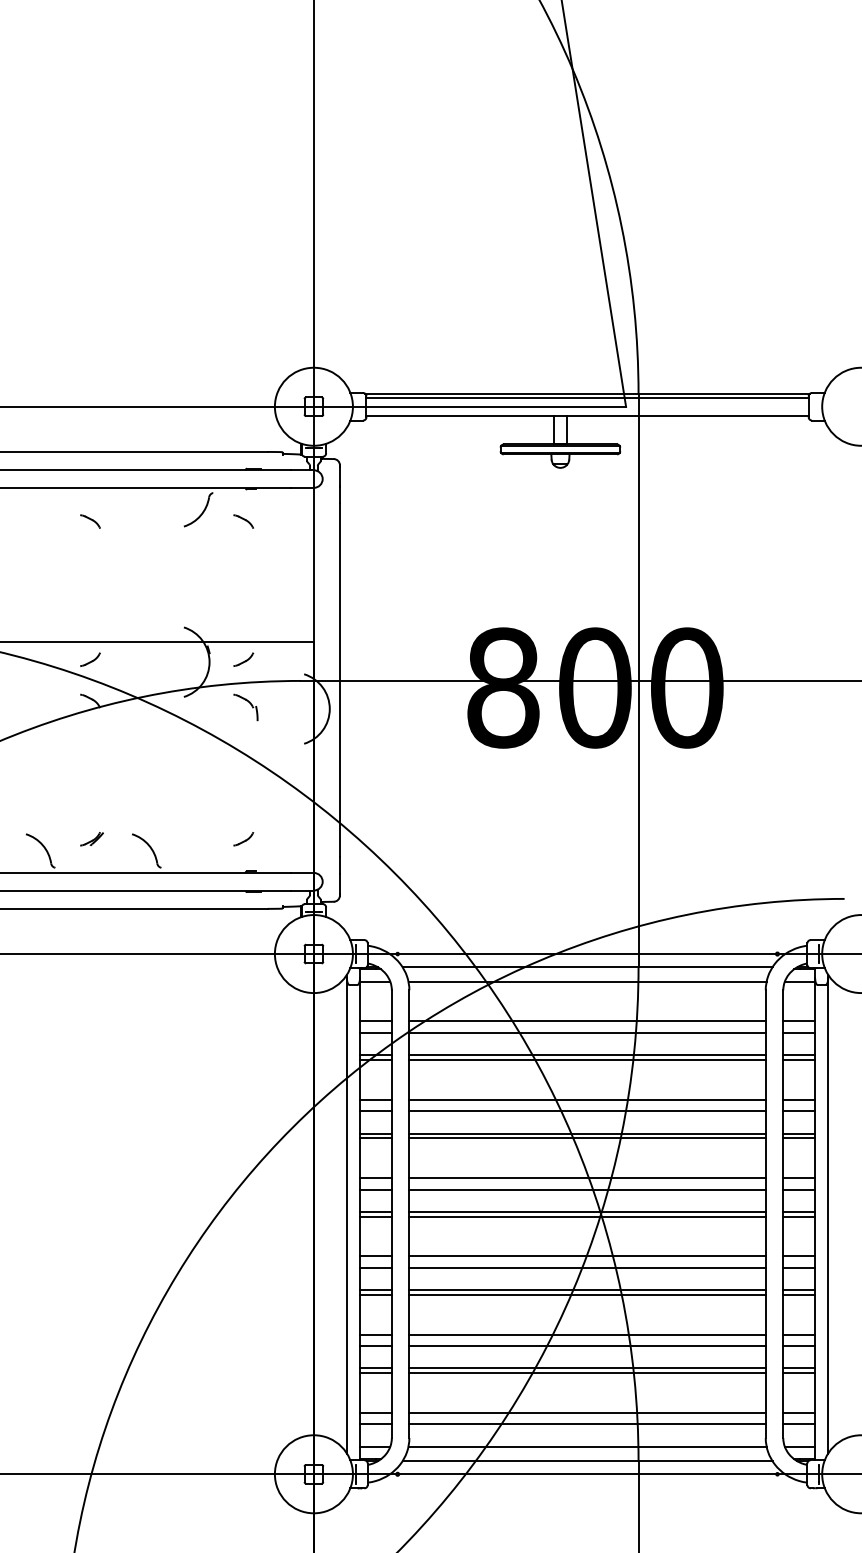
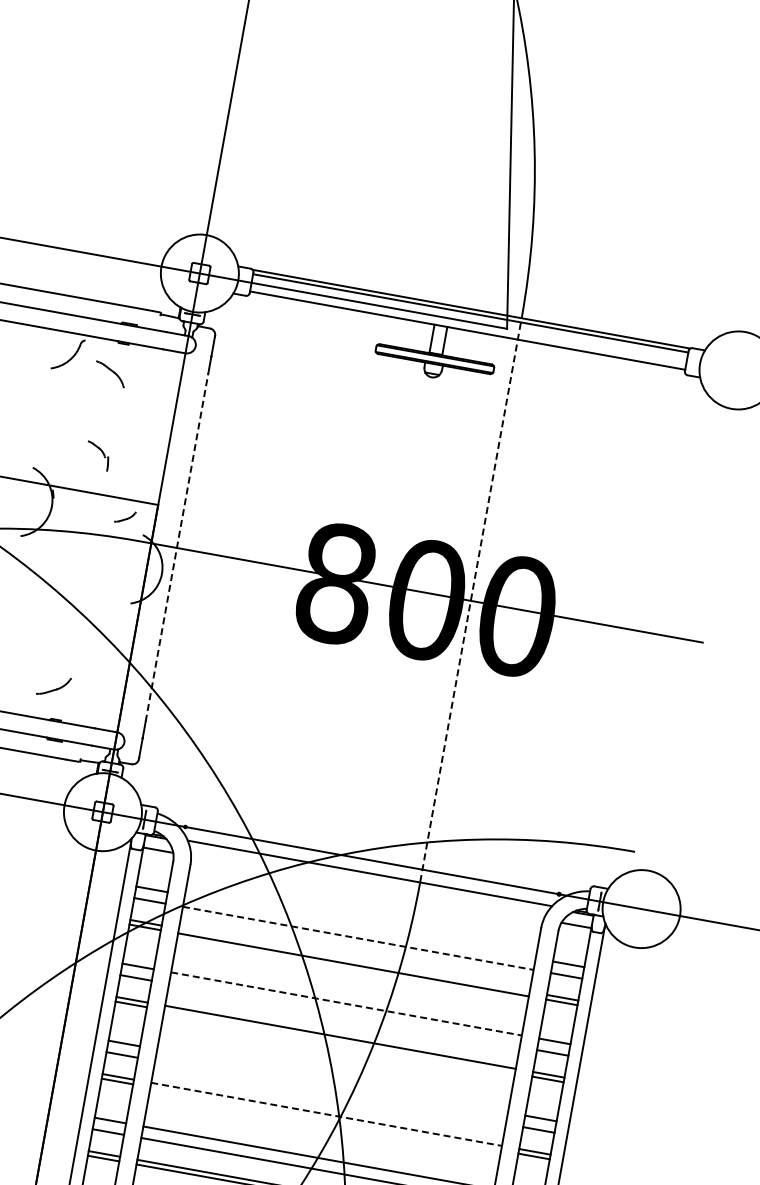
part: (243, 521) -> (110, 373), size x1.6
part: (243, 659) -> (125, 516), moved
line: (339, 679) -> (176, 546), solid -> dashed
line: (638, 679) -> (471, 599), solid -> dashed
part: (245, 707) -> (97, 456), moved
part: (243, 839) -> (53, 686), size x1.6
line: (587, 981) -> (367, 887), removed
line: (587, 1021) -> (360, 927), removed
line: (588, 1033) -> (359, 938), solid -> dashed
line: (587, 1055) -> (354, 960), removed
line: (588, 1099) -> (347, 1003), solid -> dashed
line: (587, 1111) -> (344, 1015), removed
line: (587, 1138) -> (339, 1042), removed
line: (587, 1177) -> (332, 1080), removed
line: (587, 1189) -> (330, 1092), removed
line: (588, 1211) -> (327, 1114), solid -> dashed
line: (587, 1216) -> (325, 1118), removed

